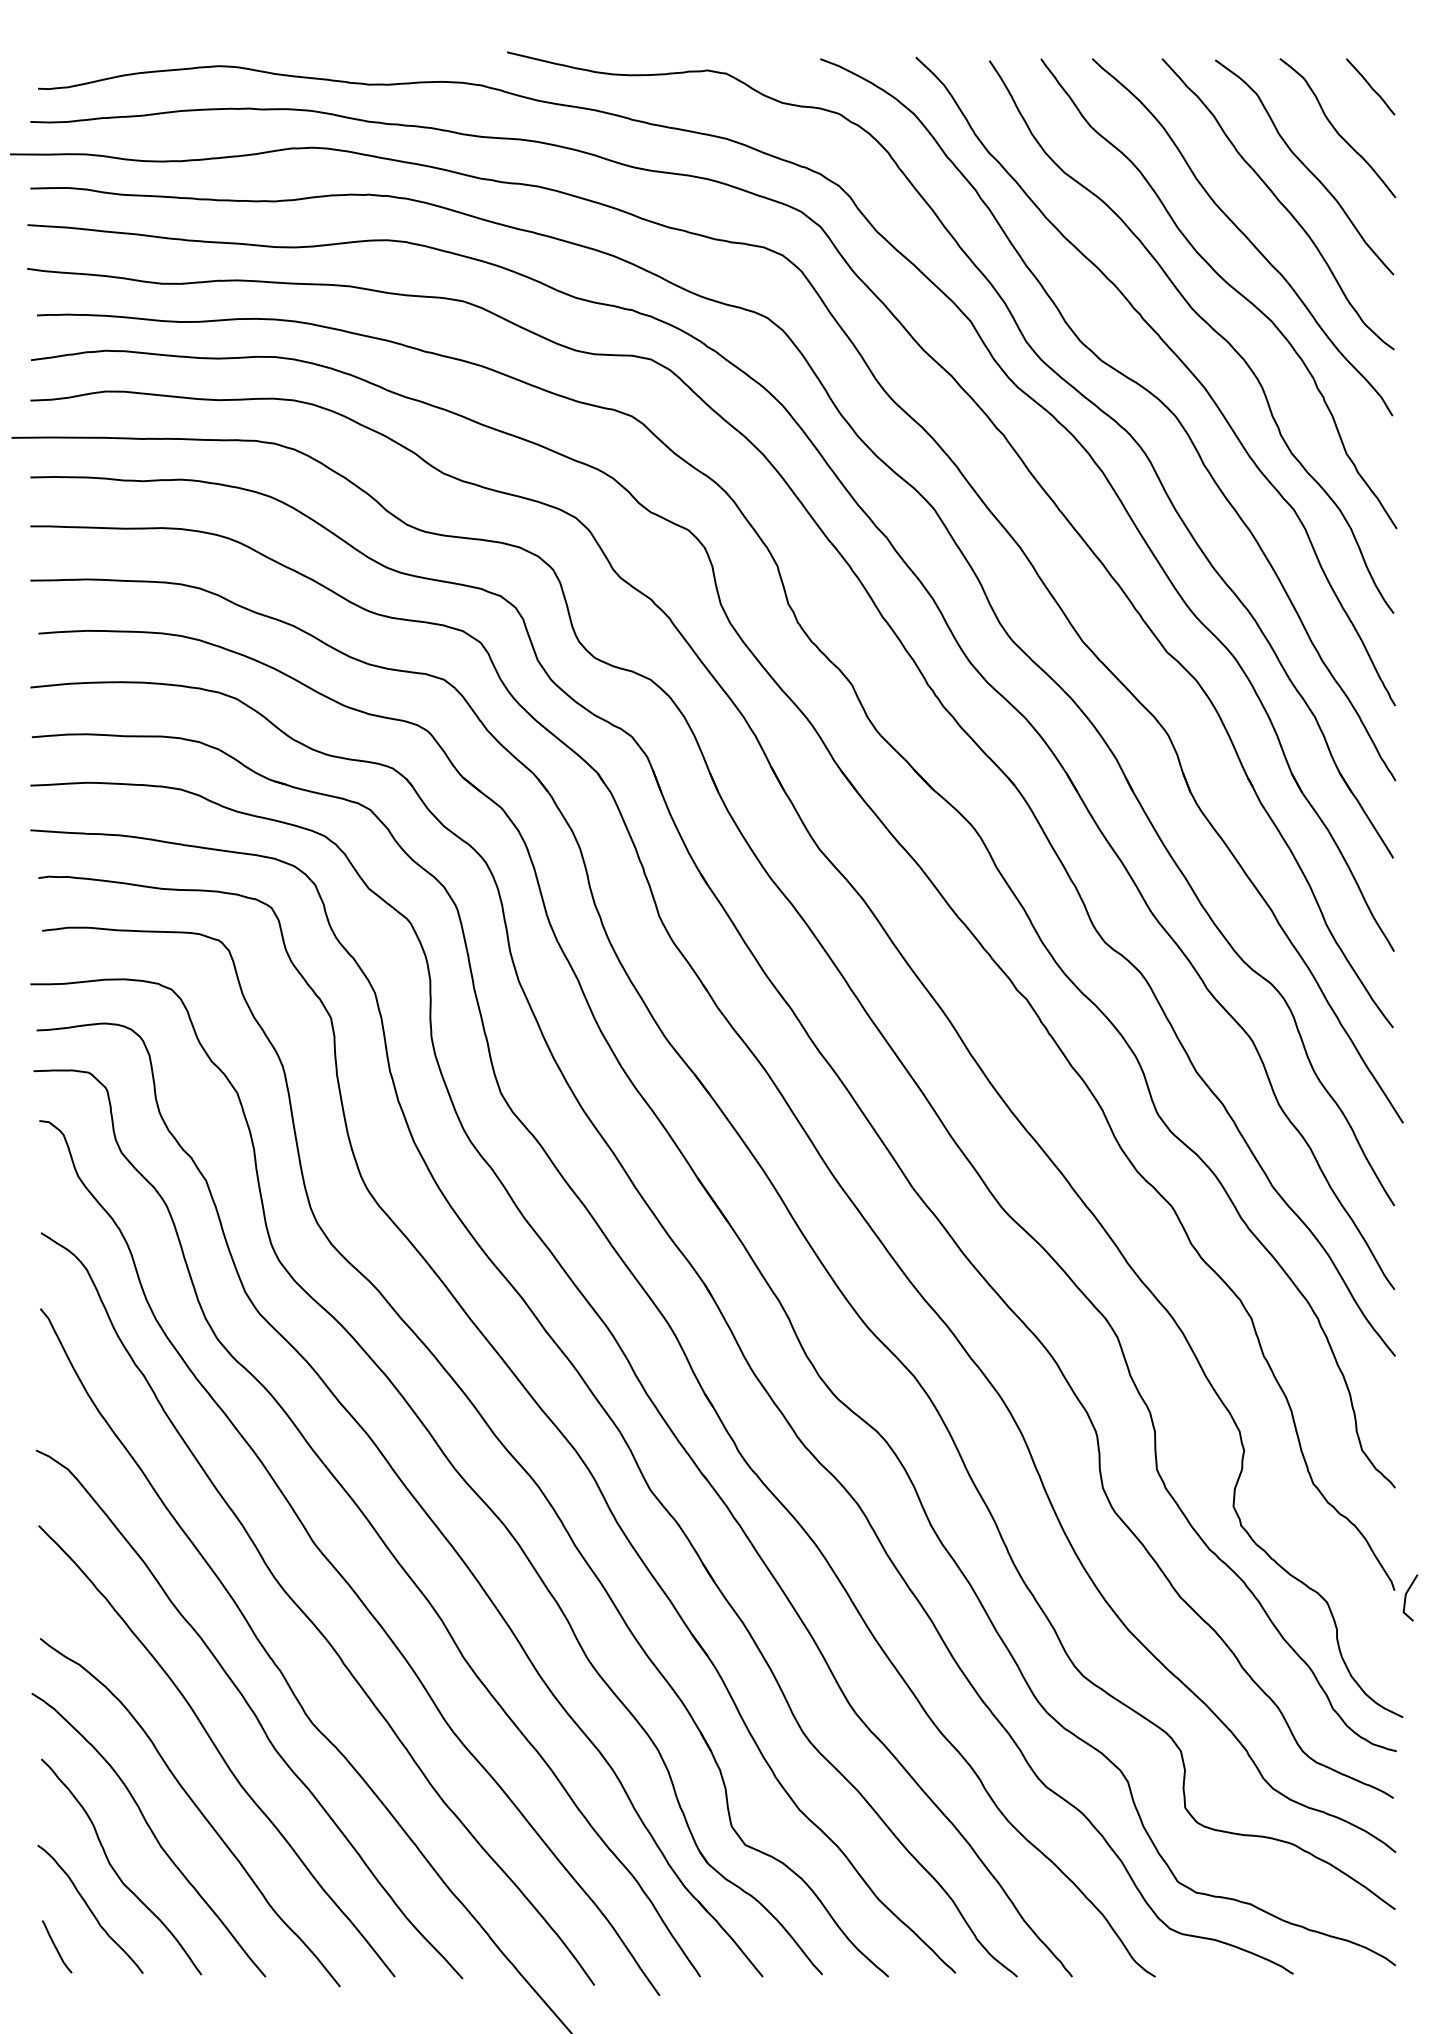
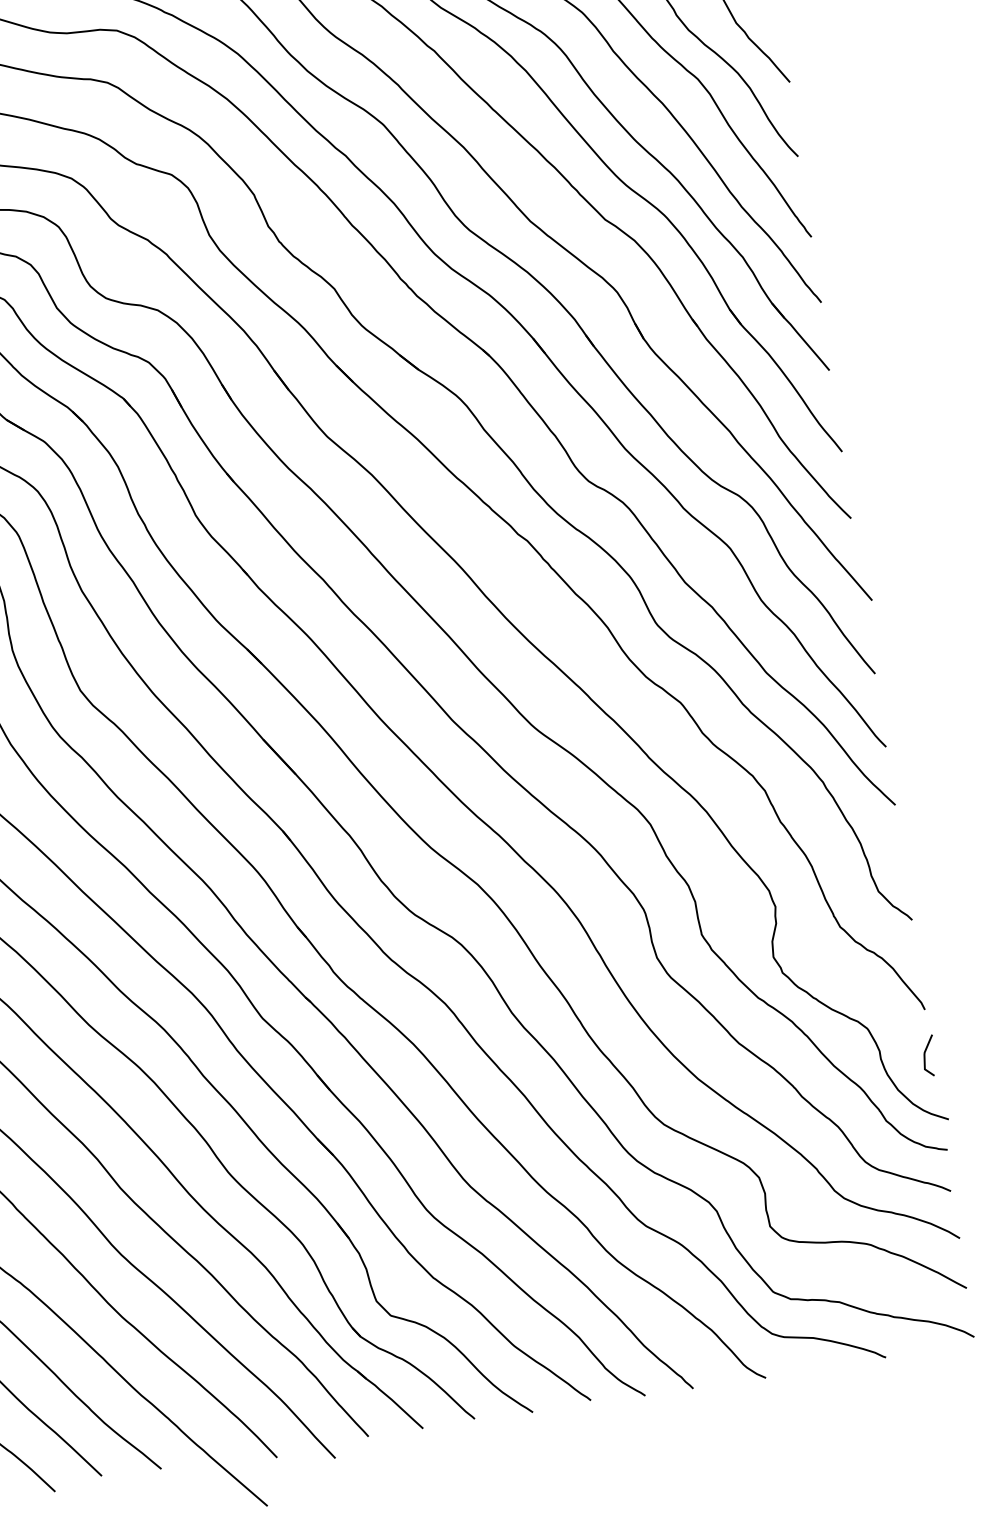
line: (1406, 1597) -> (925, 1056), moved

